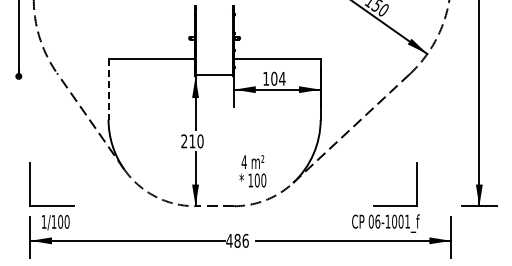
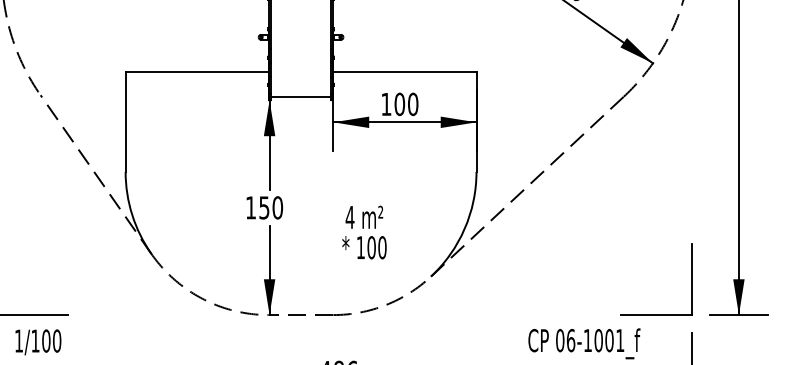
text: (282, 78) -> (413, 103), 104 -> 100
line: (108, 89) -> (125, 122), dashed -> solid
text: (188, 141) -> (257, 208), 210 -> 150
text: (252, 171) -> (363, 232), moved
part: (416, 184) -> (691, 279), moved

